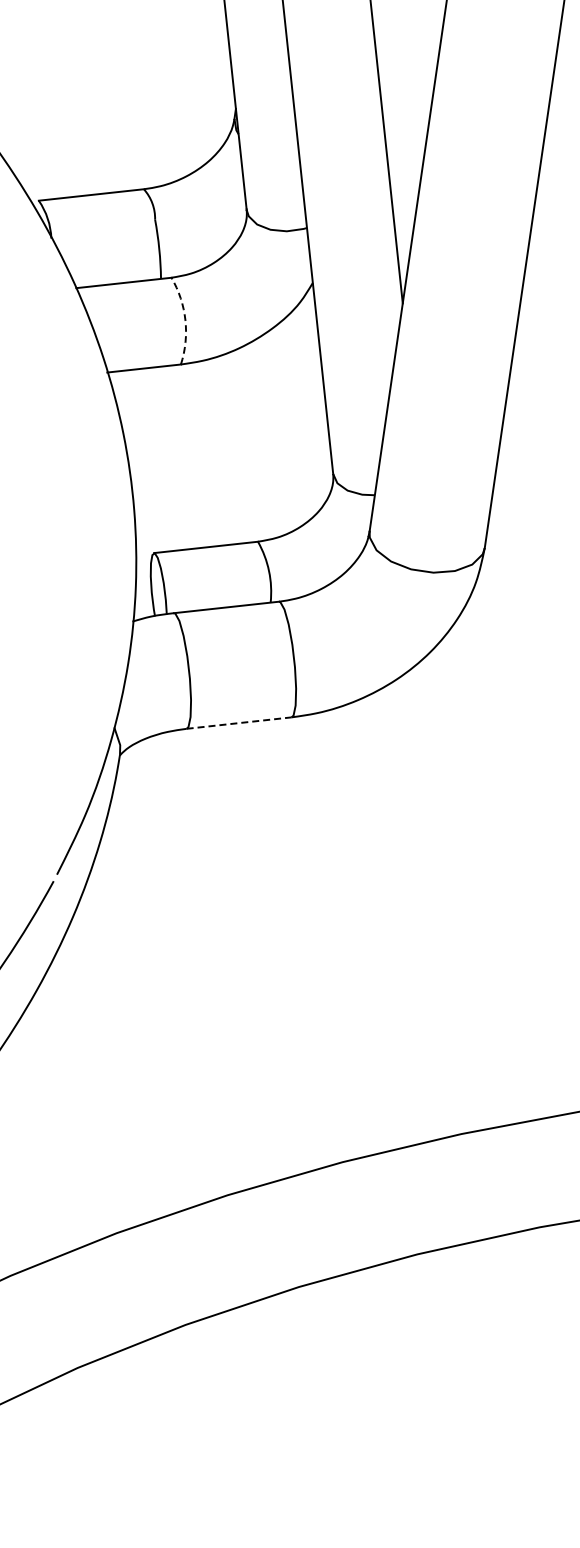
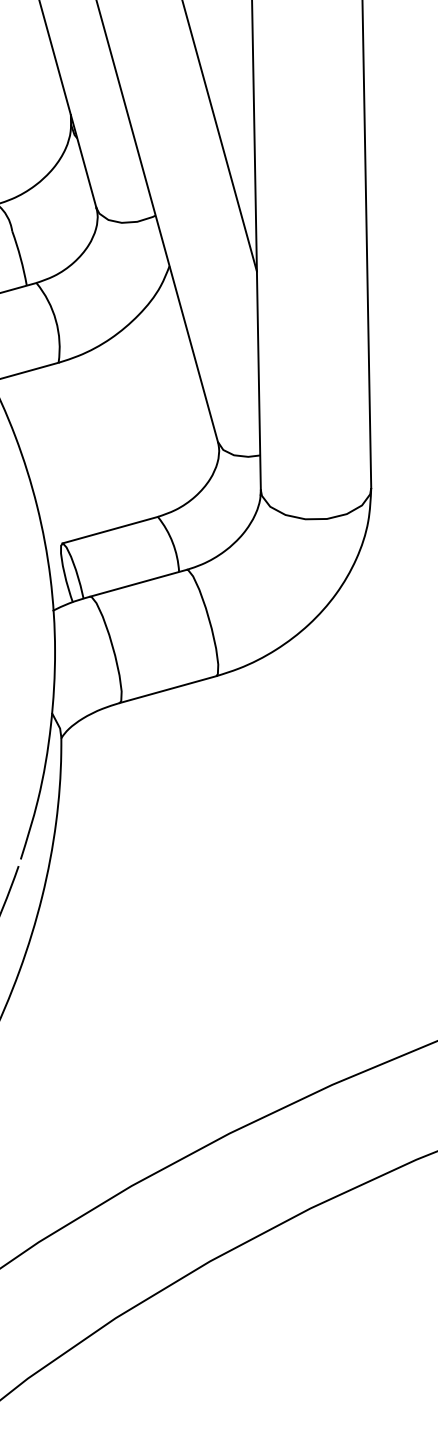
arc: (185, 320) -> (56, 320), dashed -> solid
line: (239, 723) -> (168, 689), dashed -> solid

